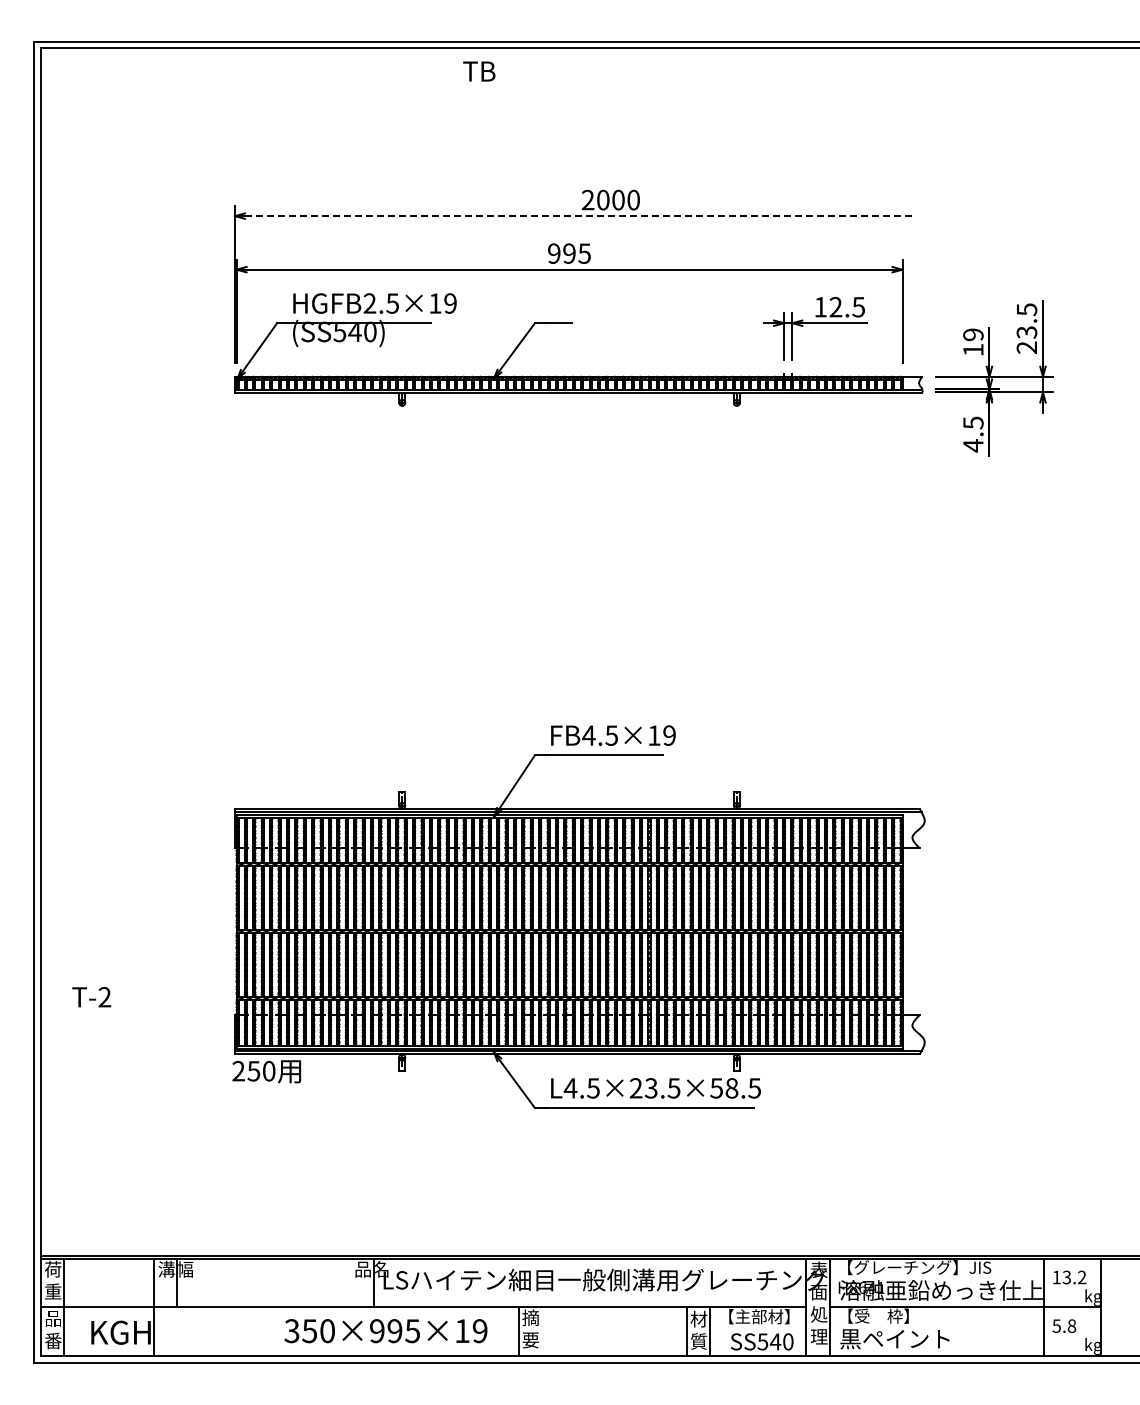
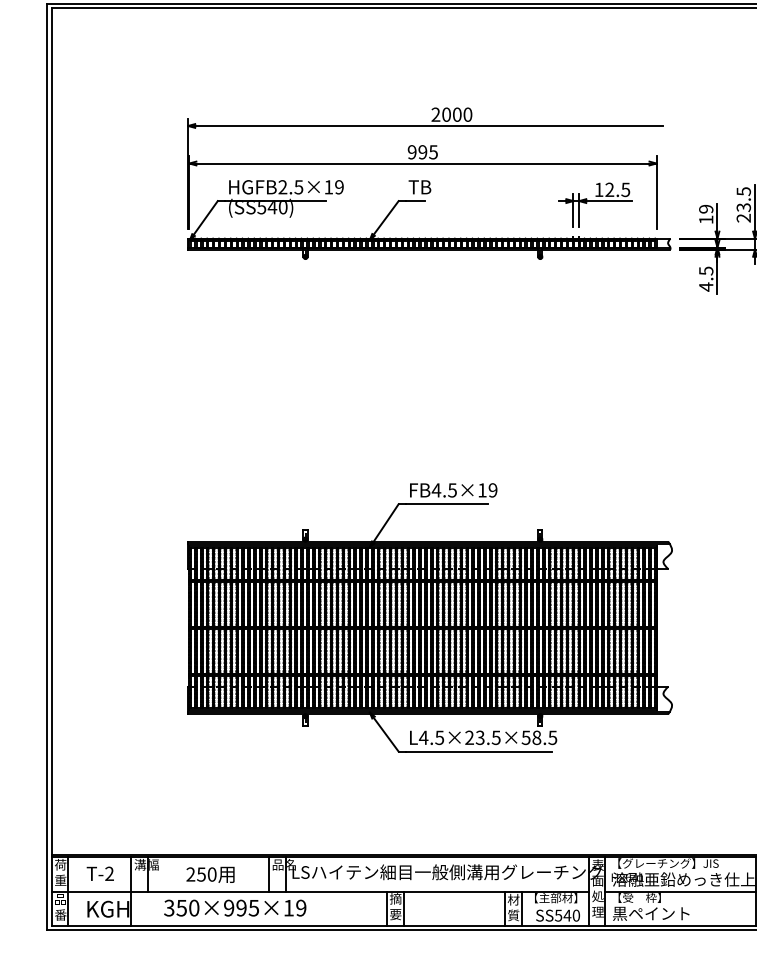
text: (479, 71) -> (420, 187), moved
line: (578, 216) -> (429, 126), dashed -> solid
text: (91, 997) -> (100, 874), moved
text: (266, 1071) -> (210, 874), moved
line: (350, 1282) -> (269, 874), added
text: (385, 1331) -> (234, 908), moved
line: (542, 1331) -> (403, 908), added

